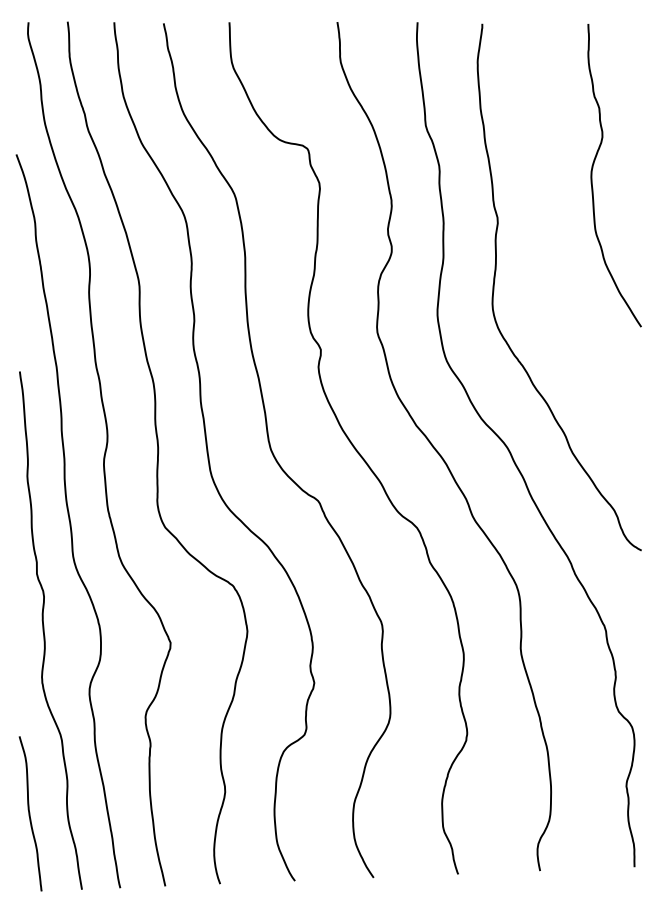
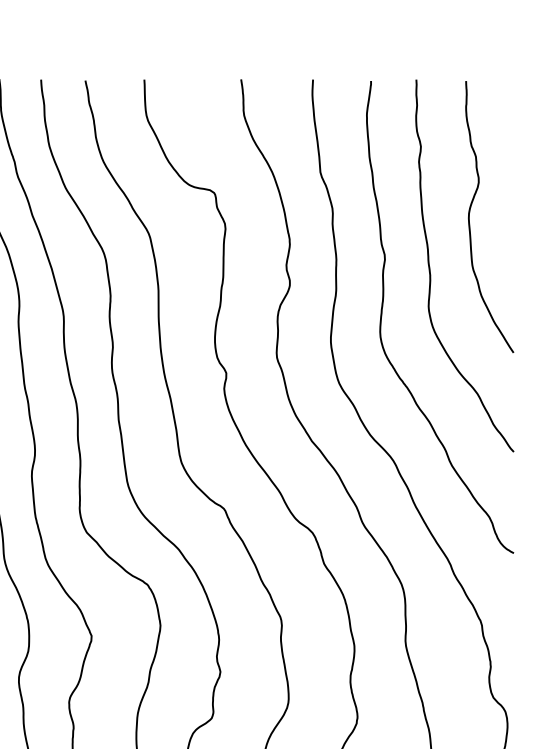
curve: (548, 231) -> (430, 267), added

